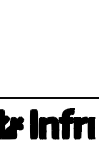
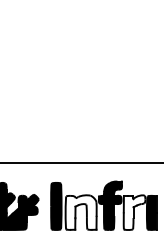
fill: (48, 127) -> (80, 211), removed
fill: (80, 127) -> (133, 211), removed

